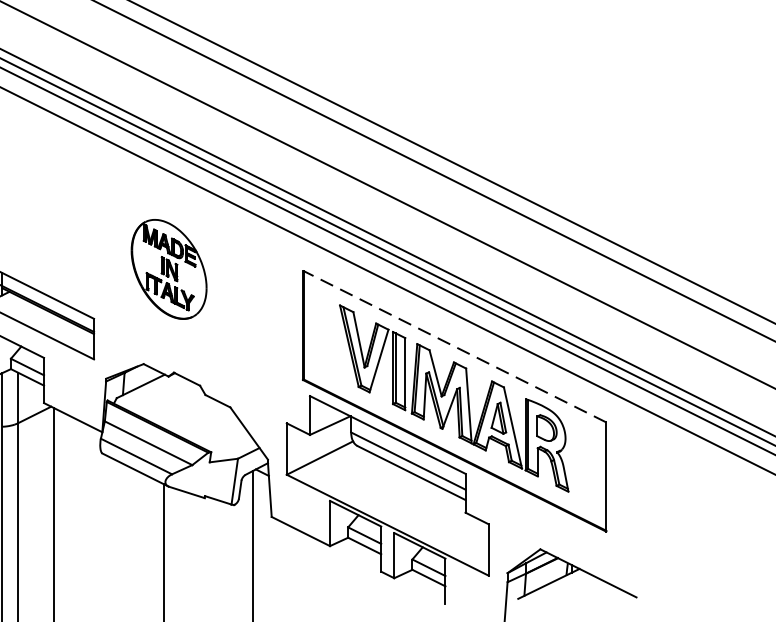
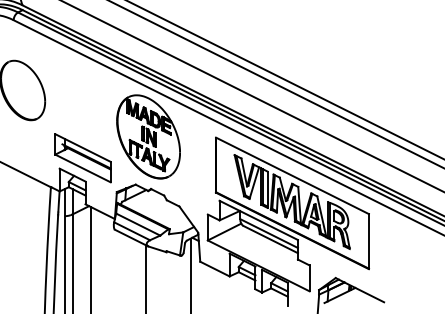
part: (169, 268) -> (148, 136), size x1.67
line: (454, 345) -> (292, 175), dashed -> solid

